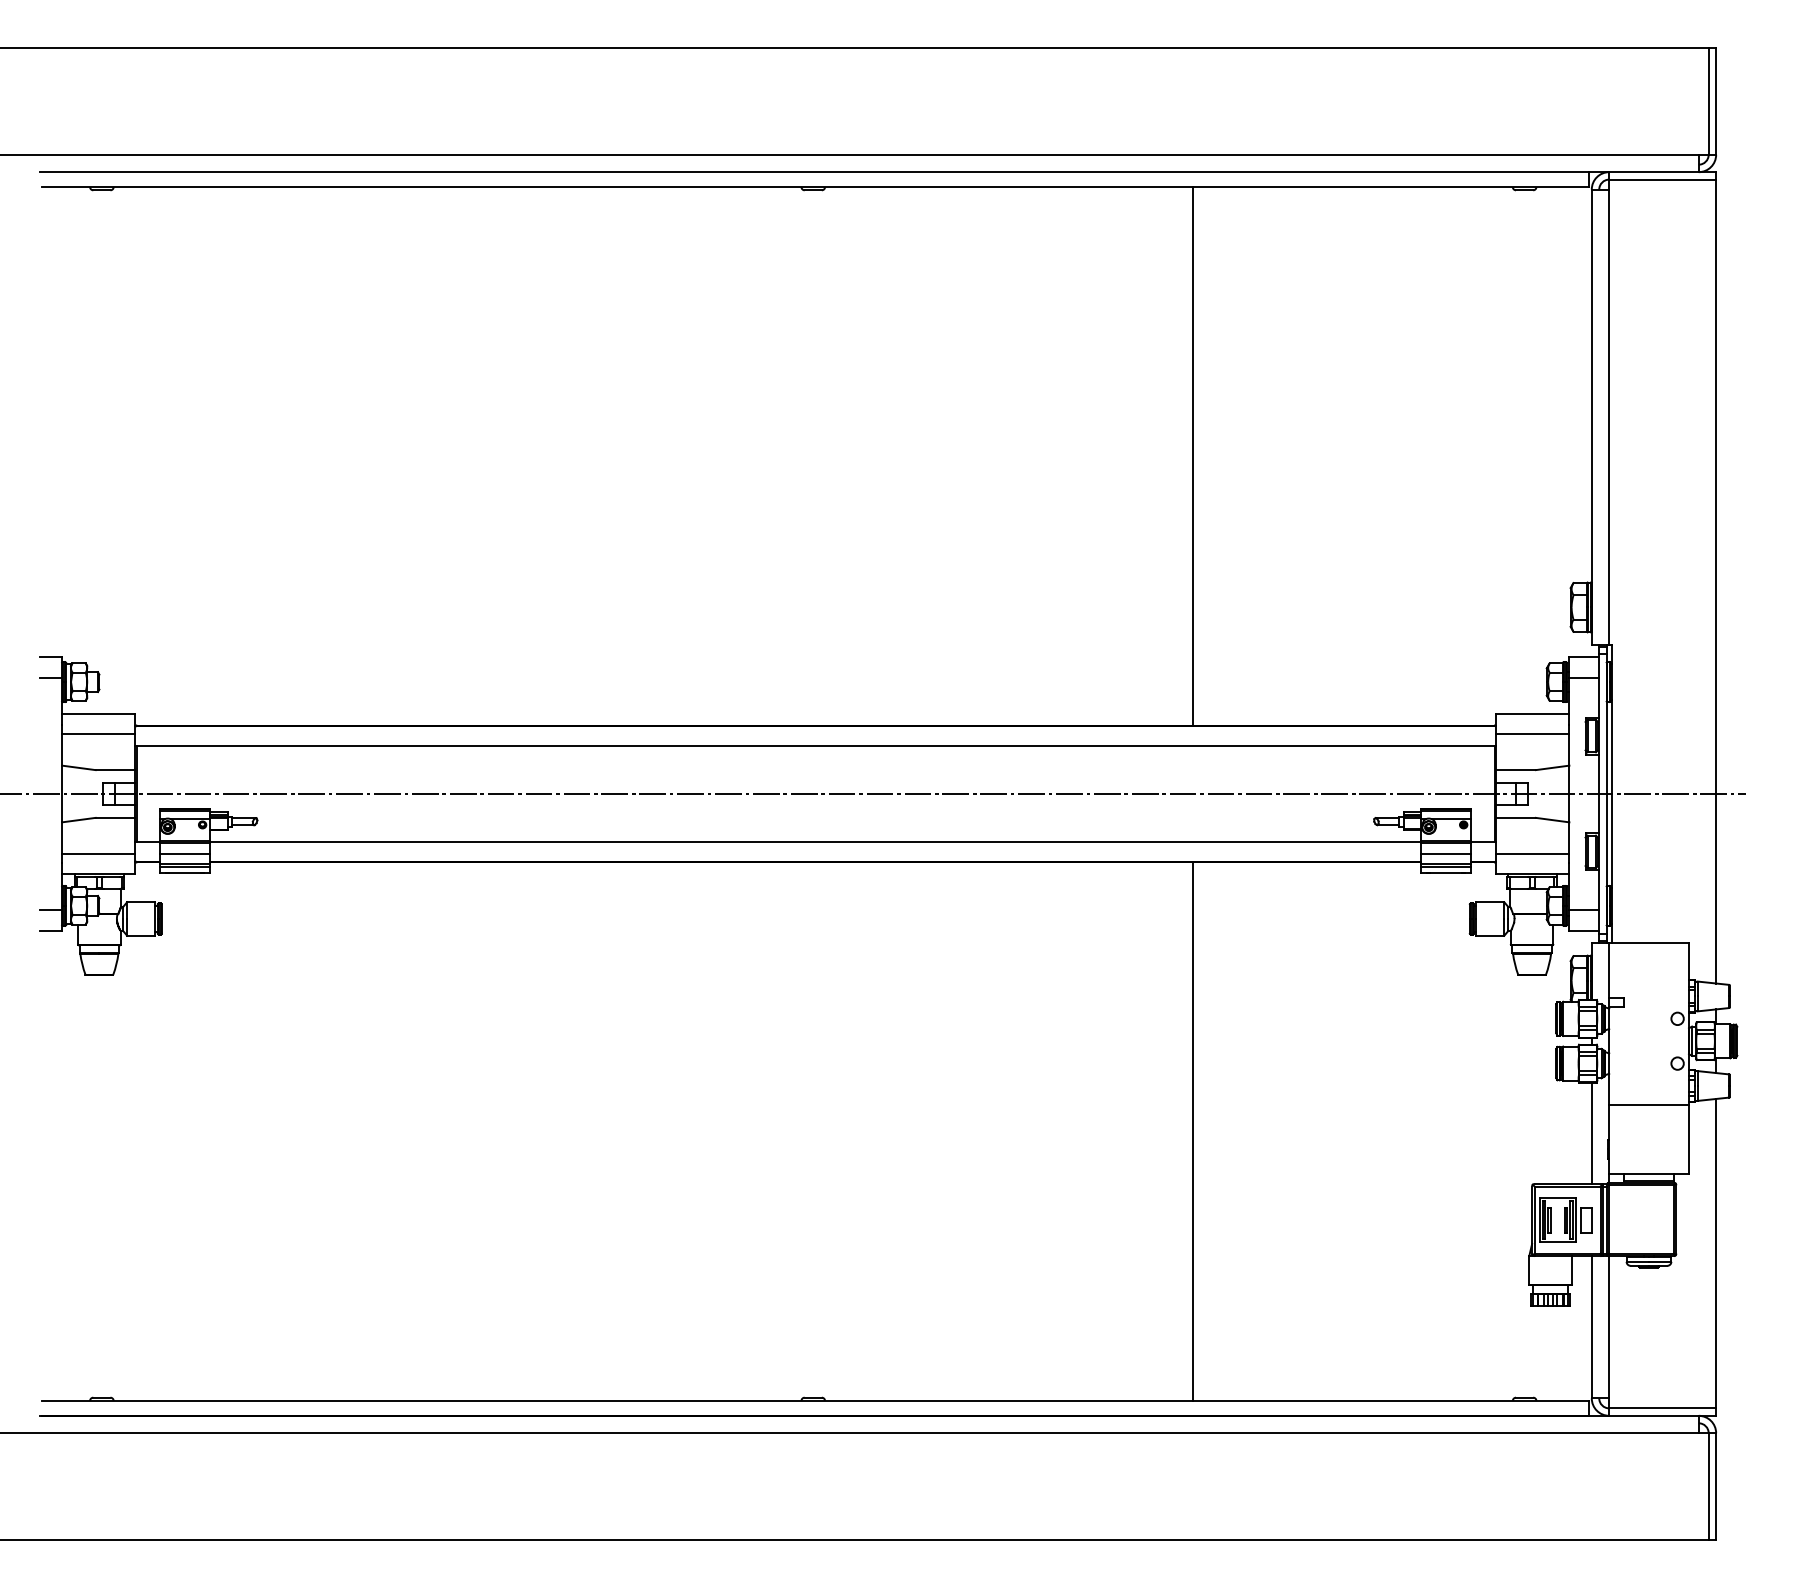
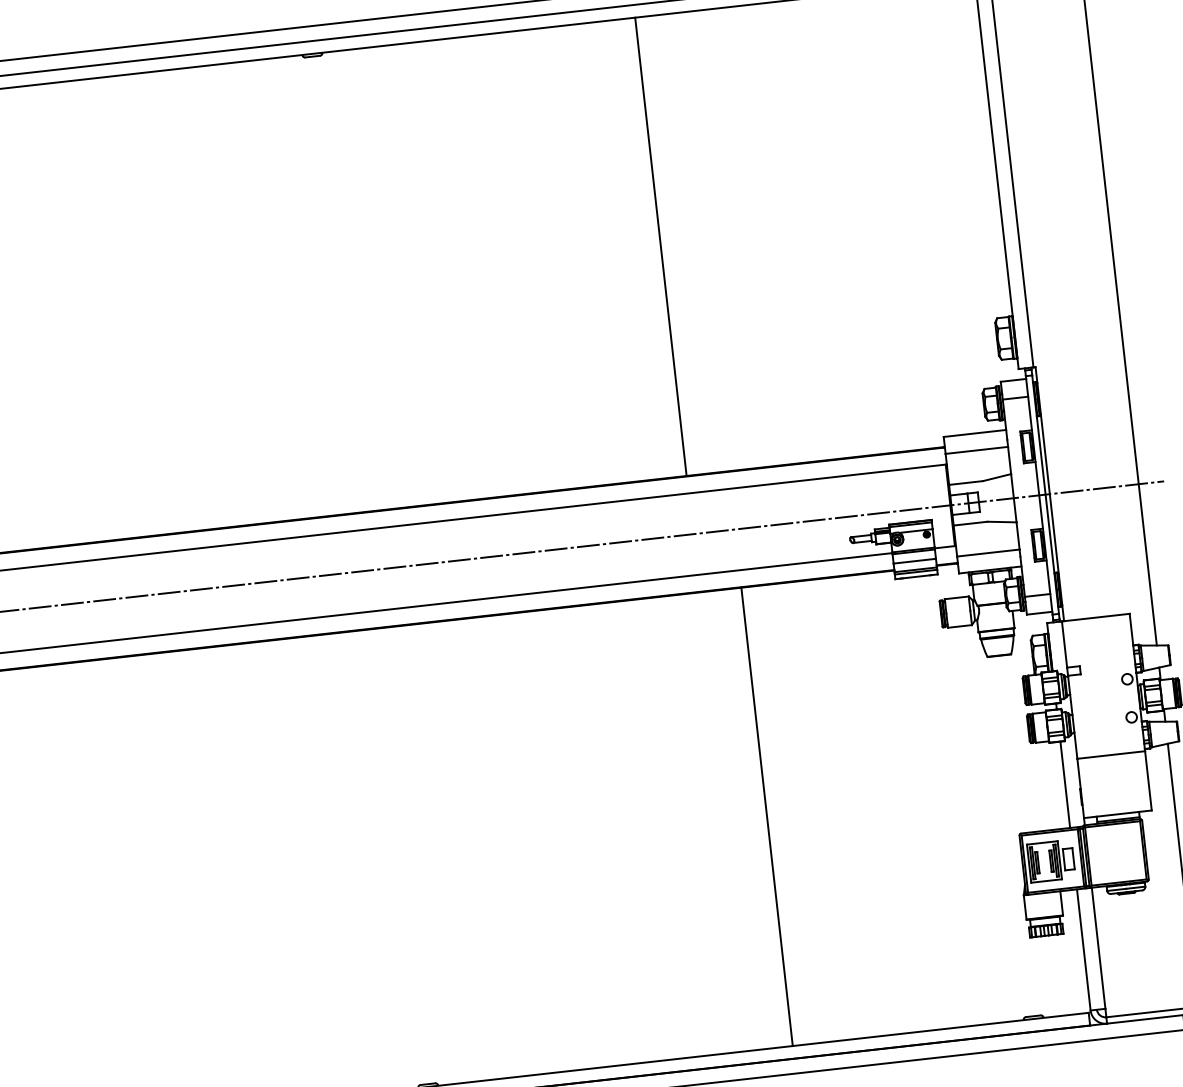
line: (1192, 1131) -> (766, 816), moved

